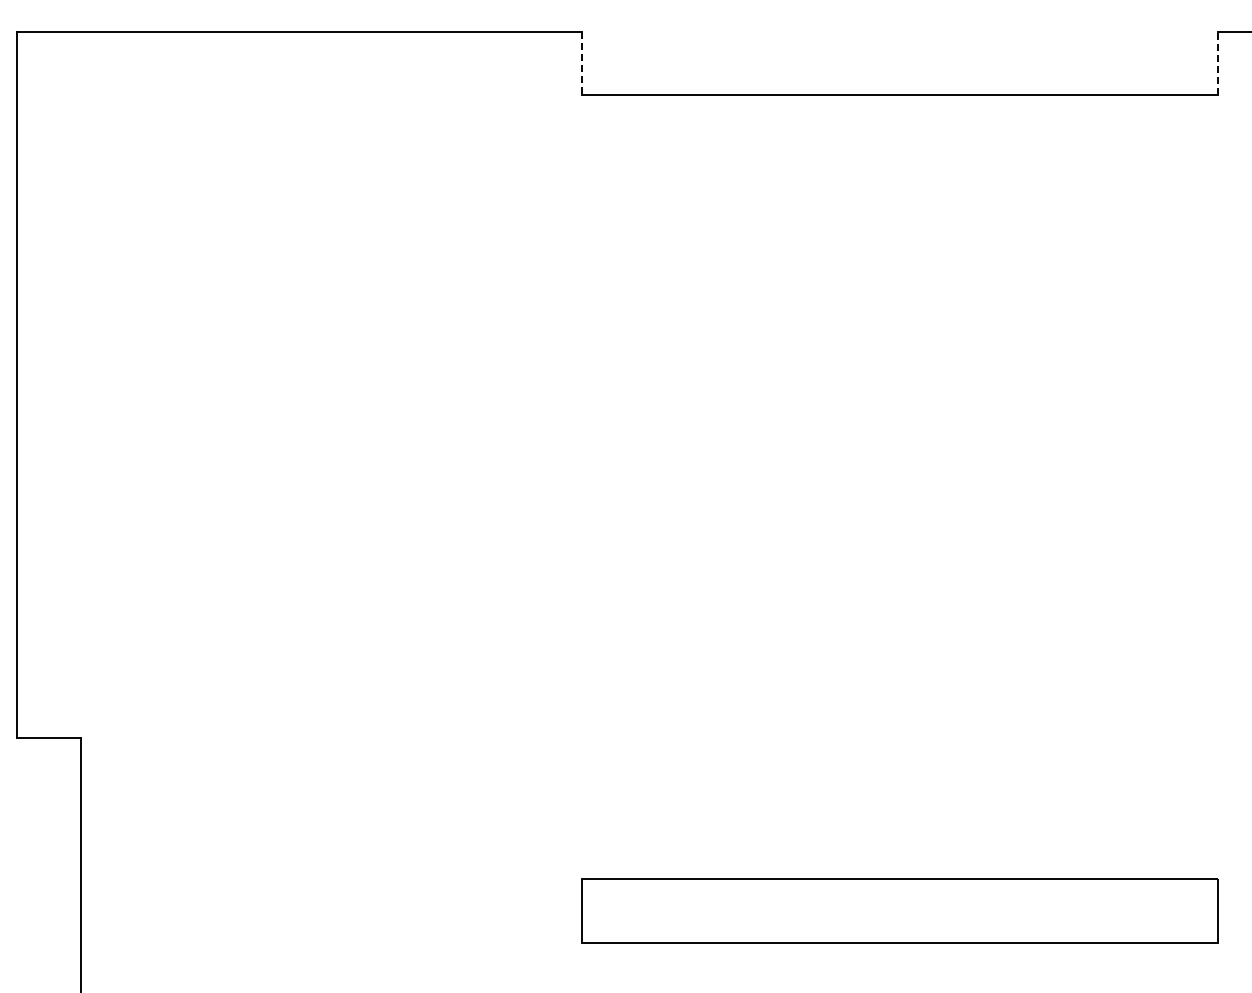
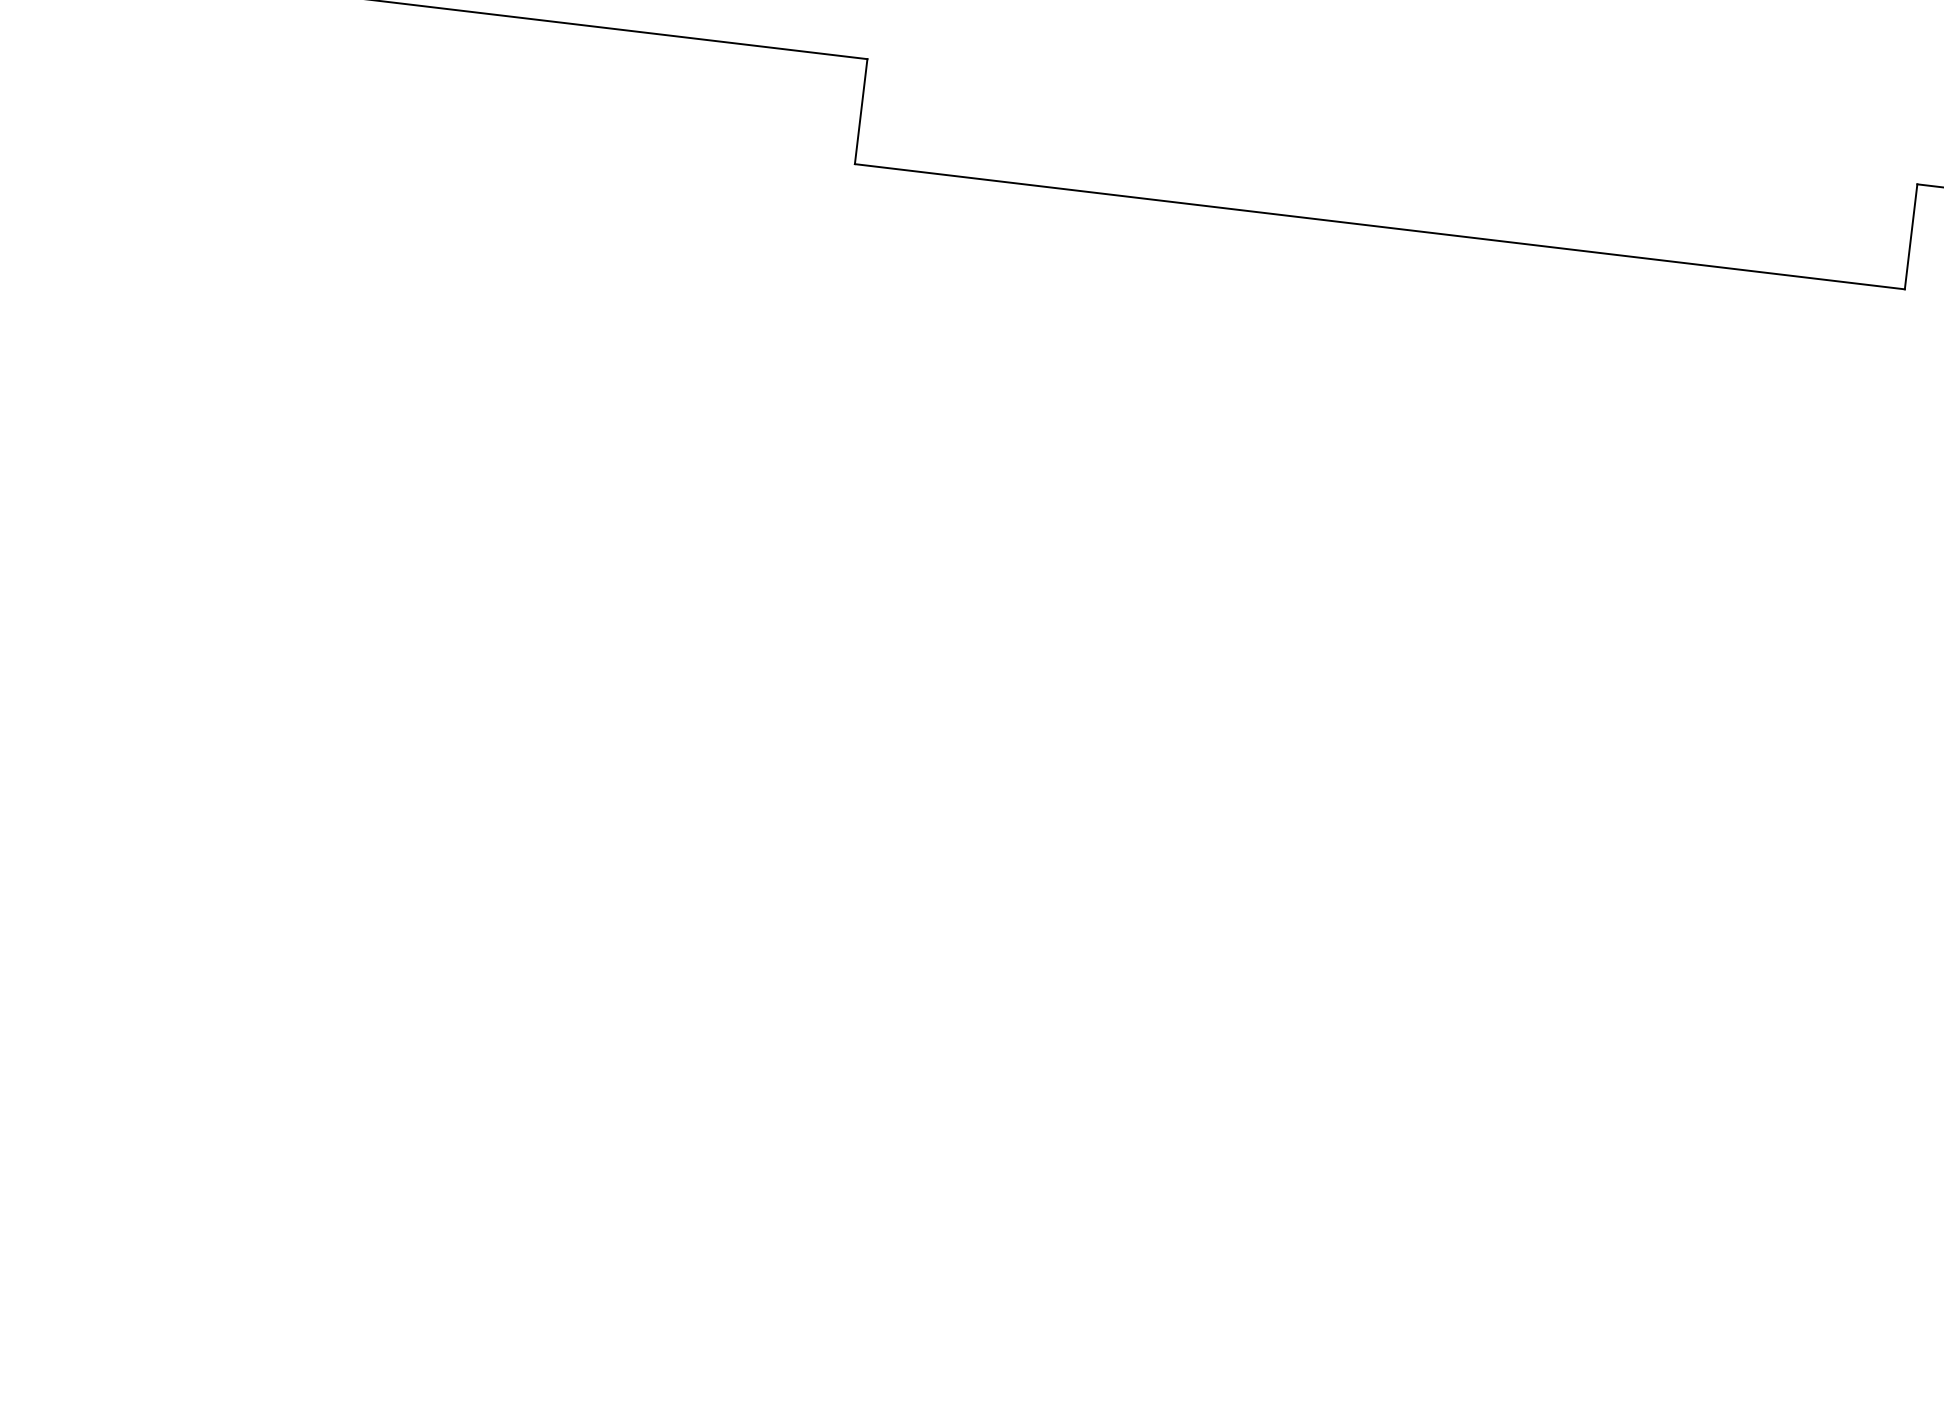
line: (582, 63) -> (861, 111), dashed -> solid
line: (1217, 63) -> (1910, 236), dashed -> solid

